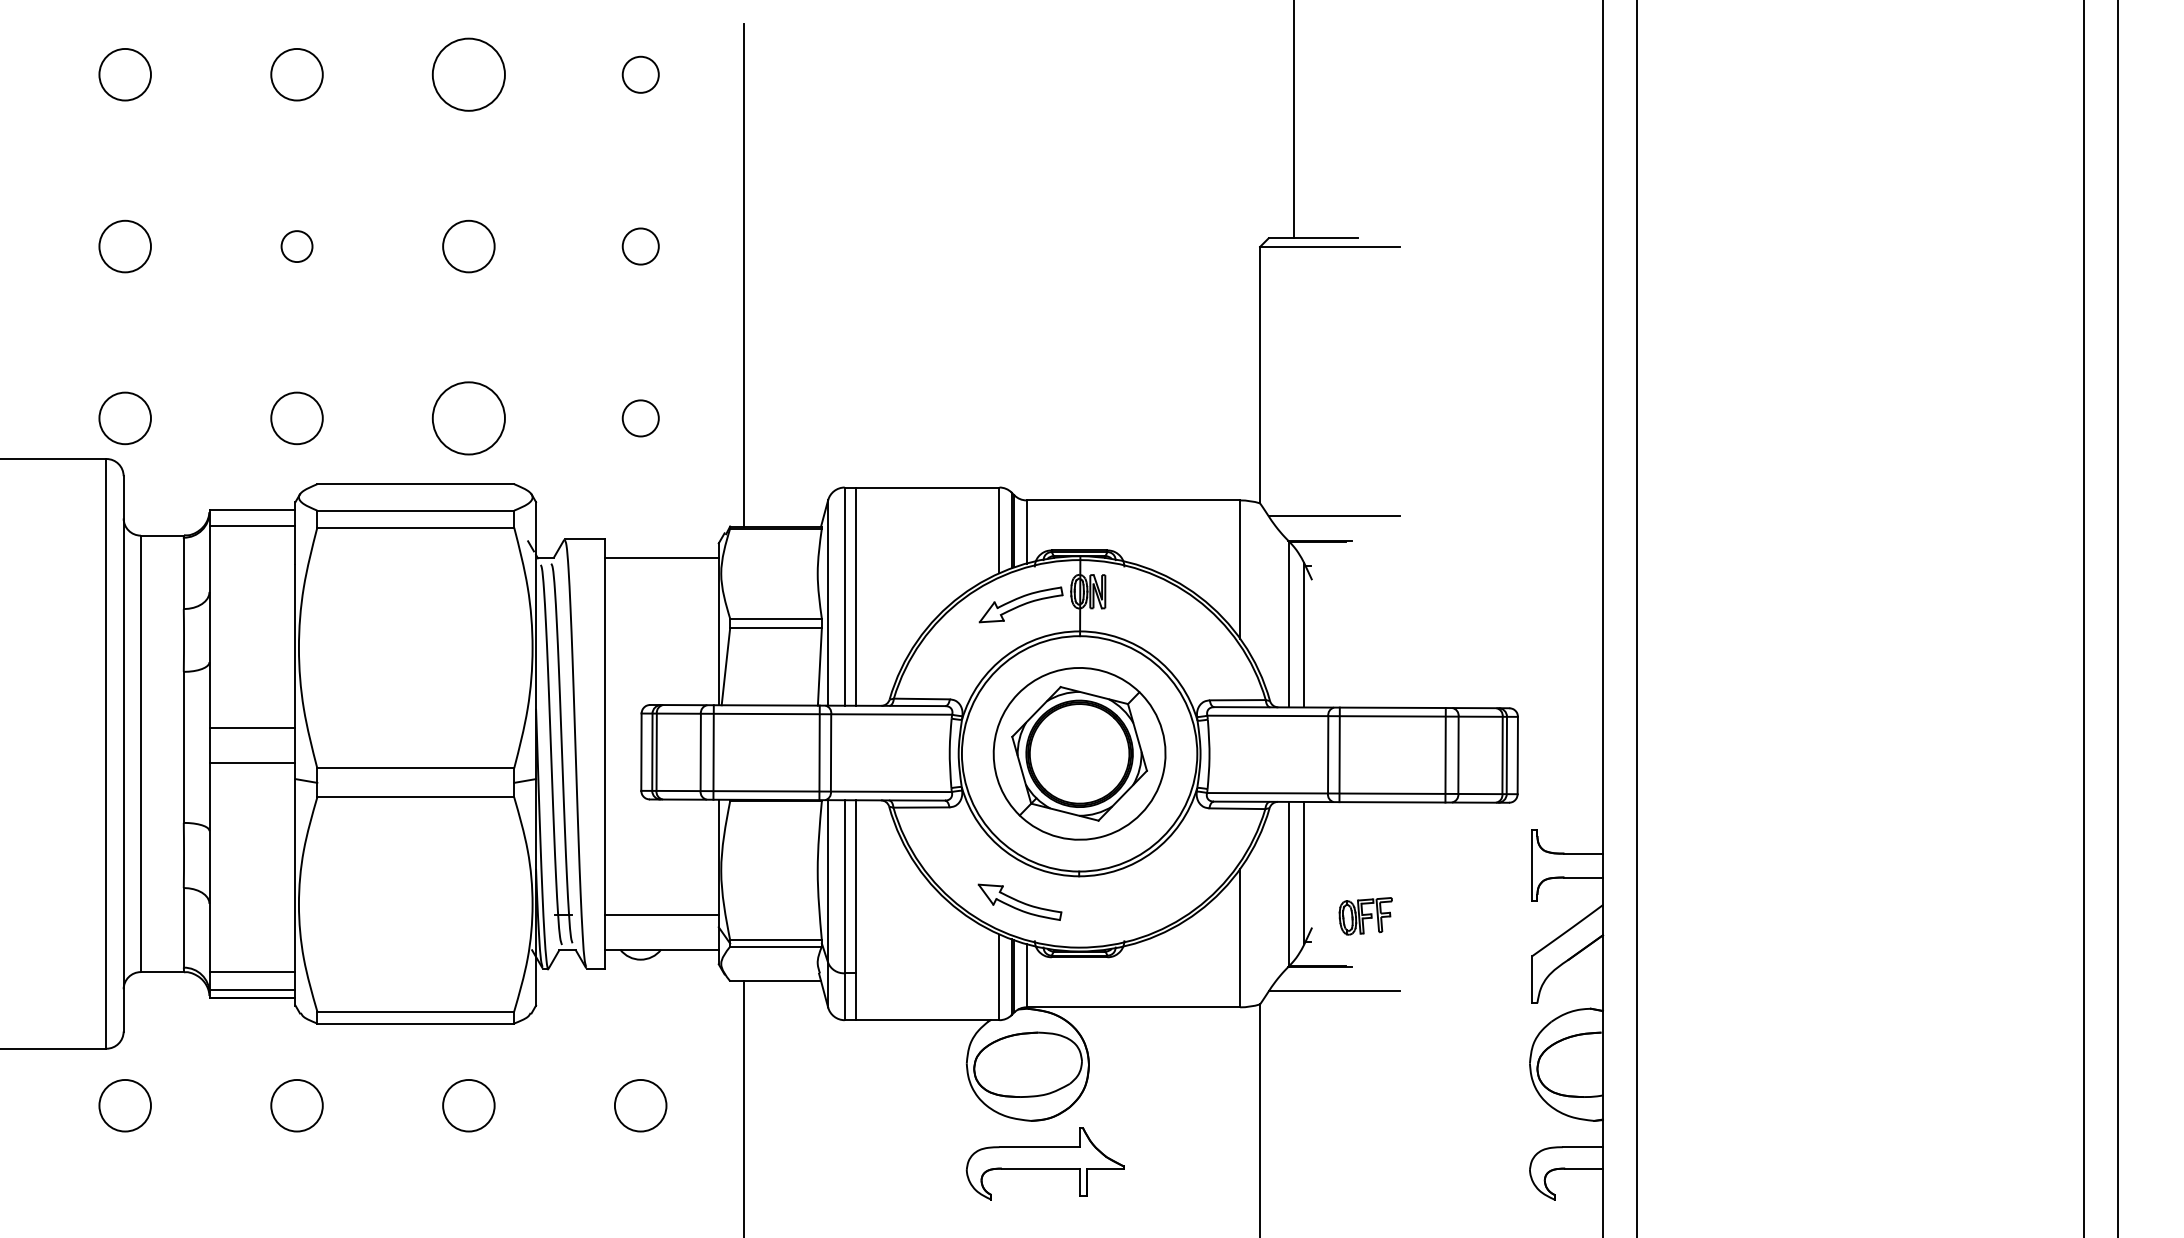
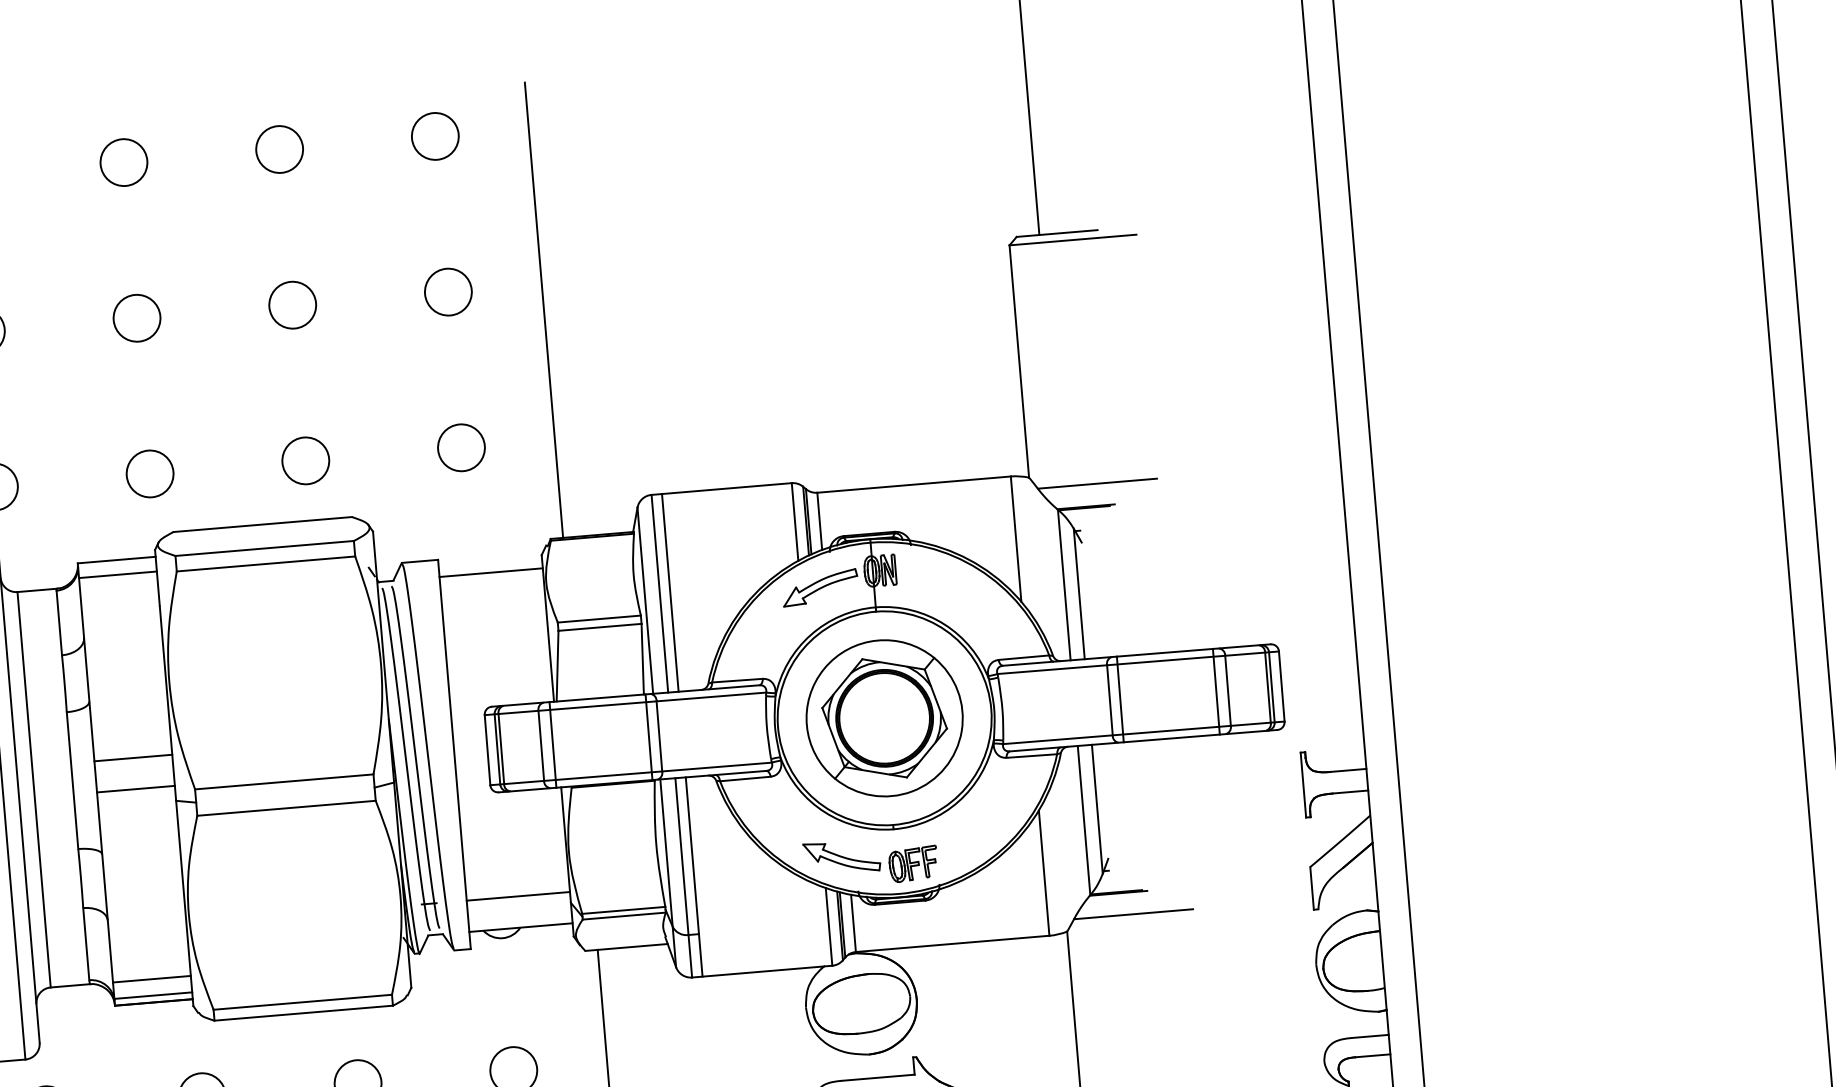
circle: (468, 74) -> (279, 149), size x0.71
circle: (640, 74) -> (435, 136), size x1.43
circle: (296, 246) -> (136, 318), size x1.67
circle: (640, 246) -> (448, 292), size x1.43
circle: (468, 418) -> (305, 460), size x0.71
circle: (640, 418) -> (461, 447), size x1.43
part: (1365, 916) -> (913, 864), moved

